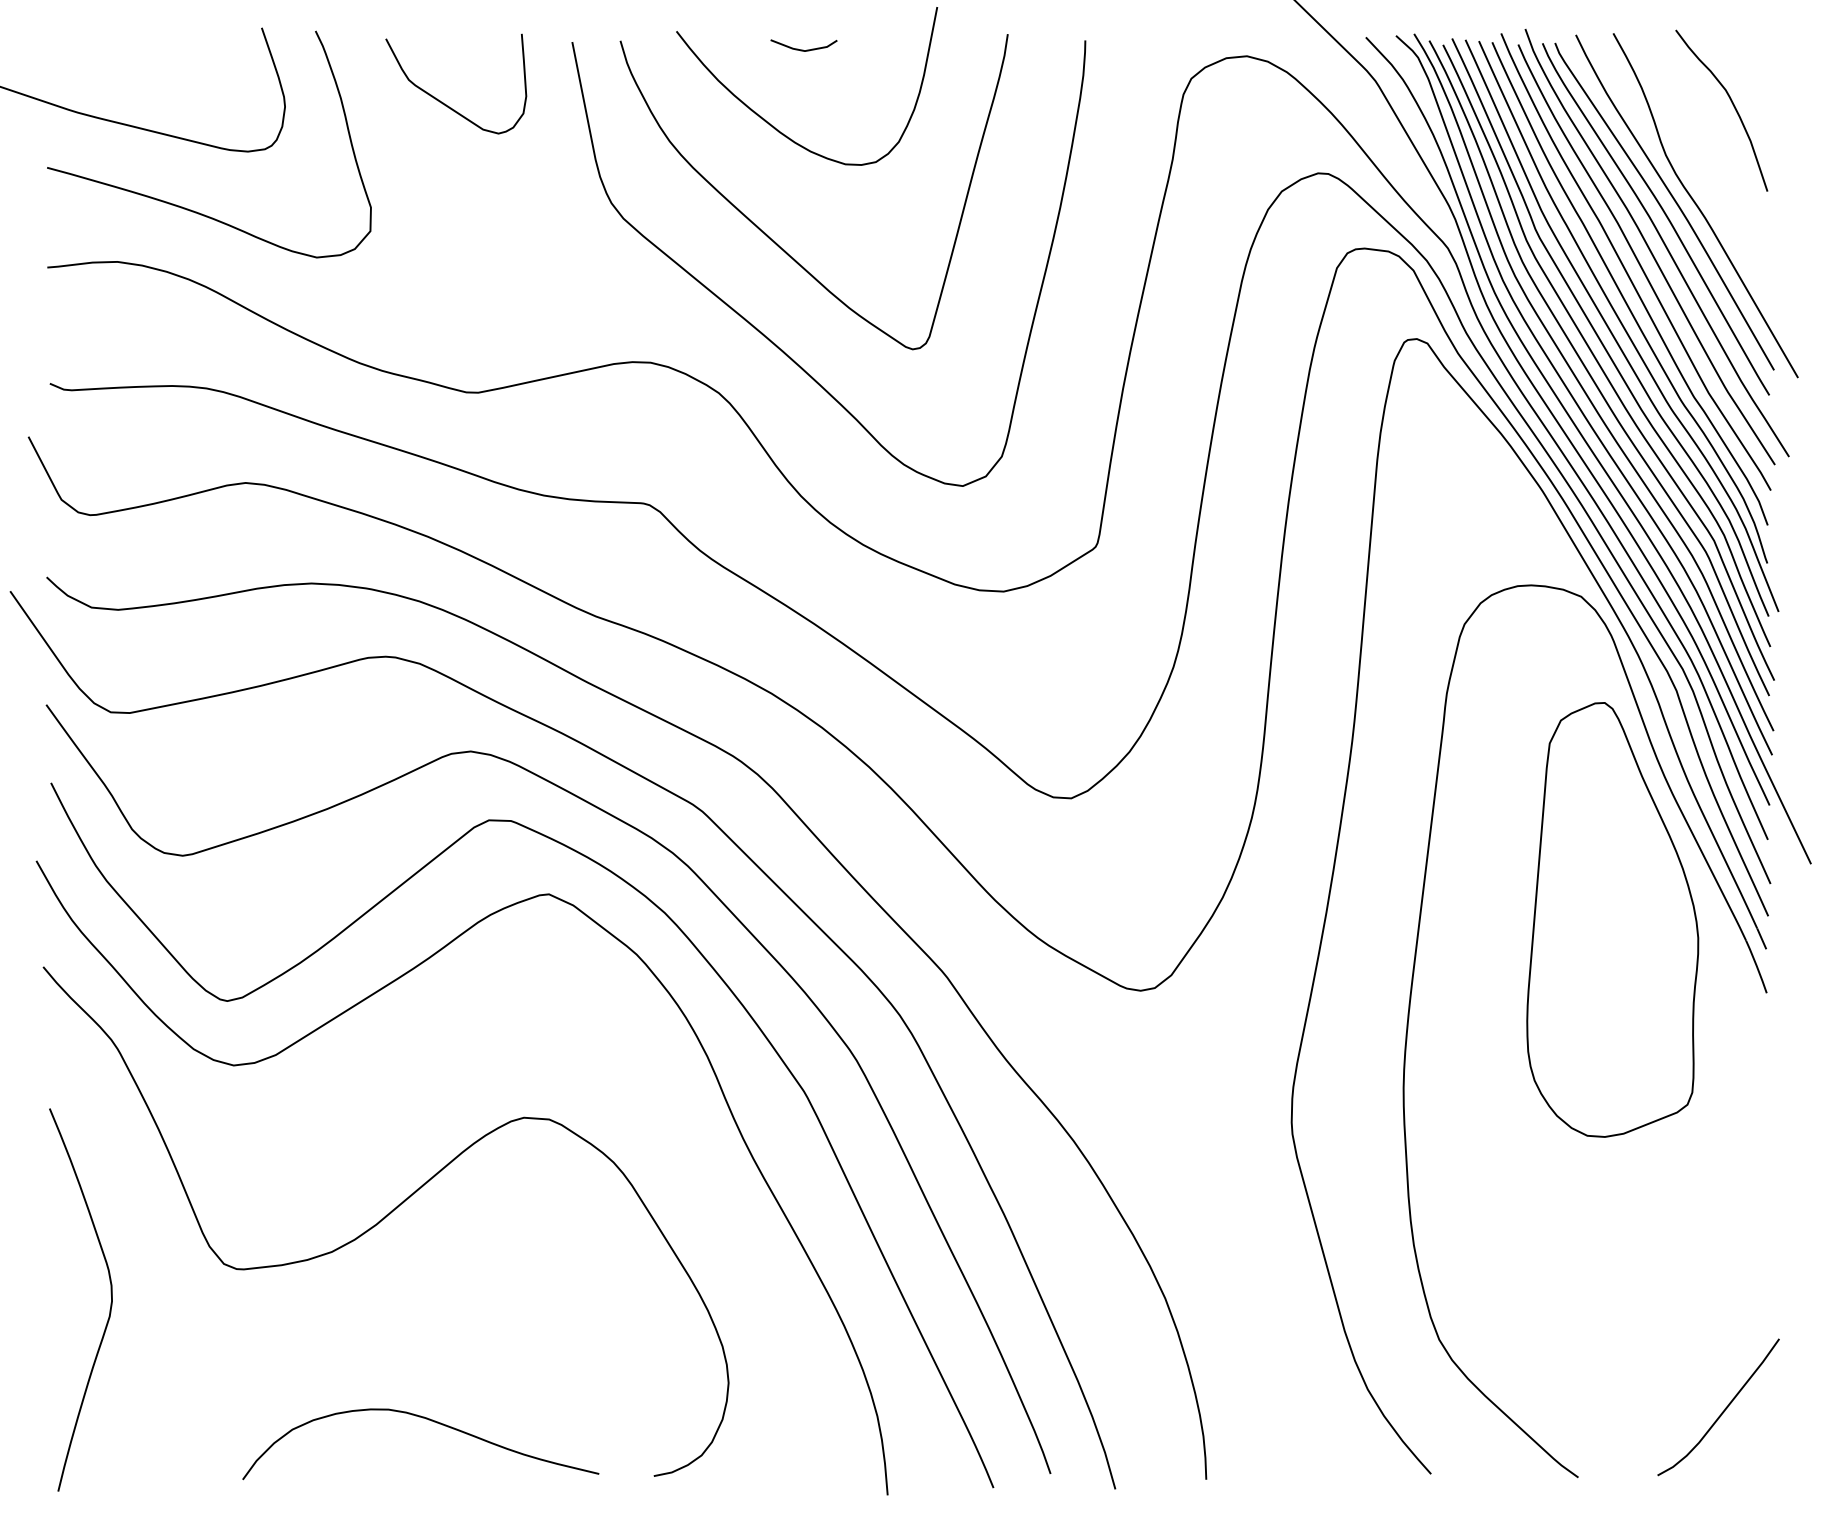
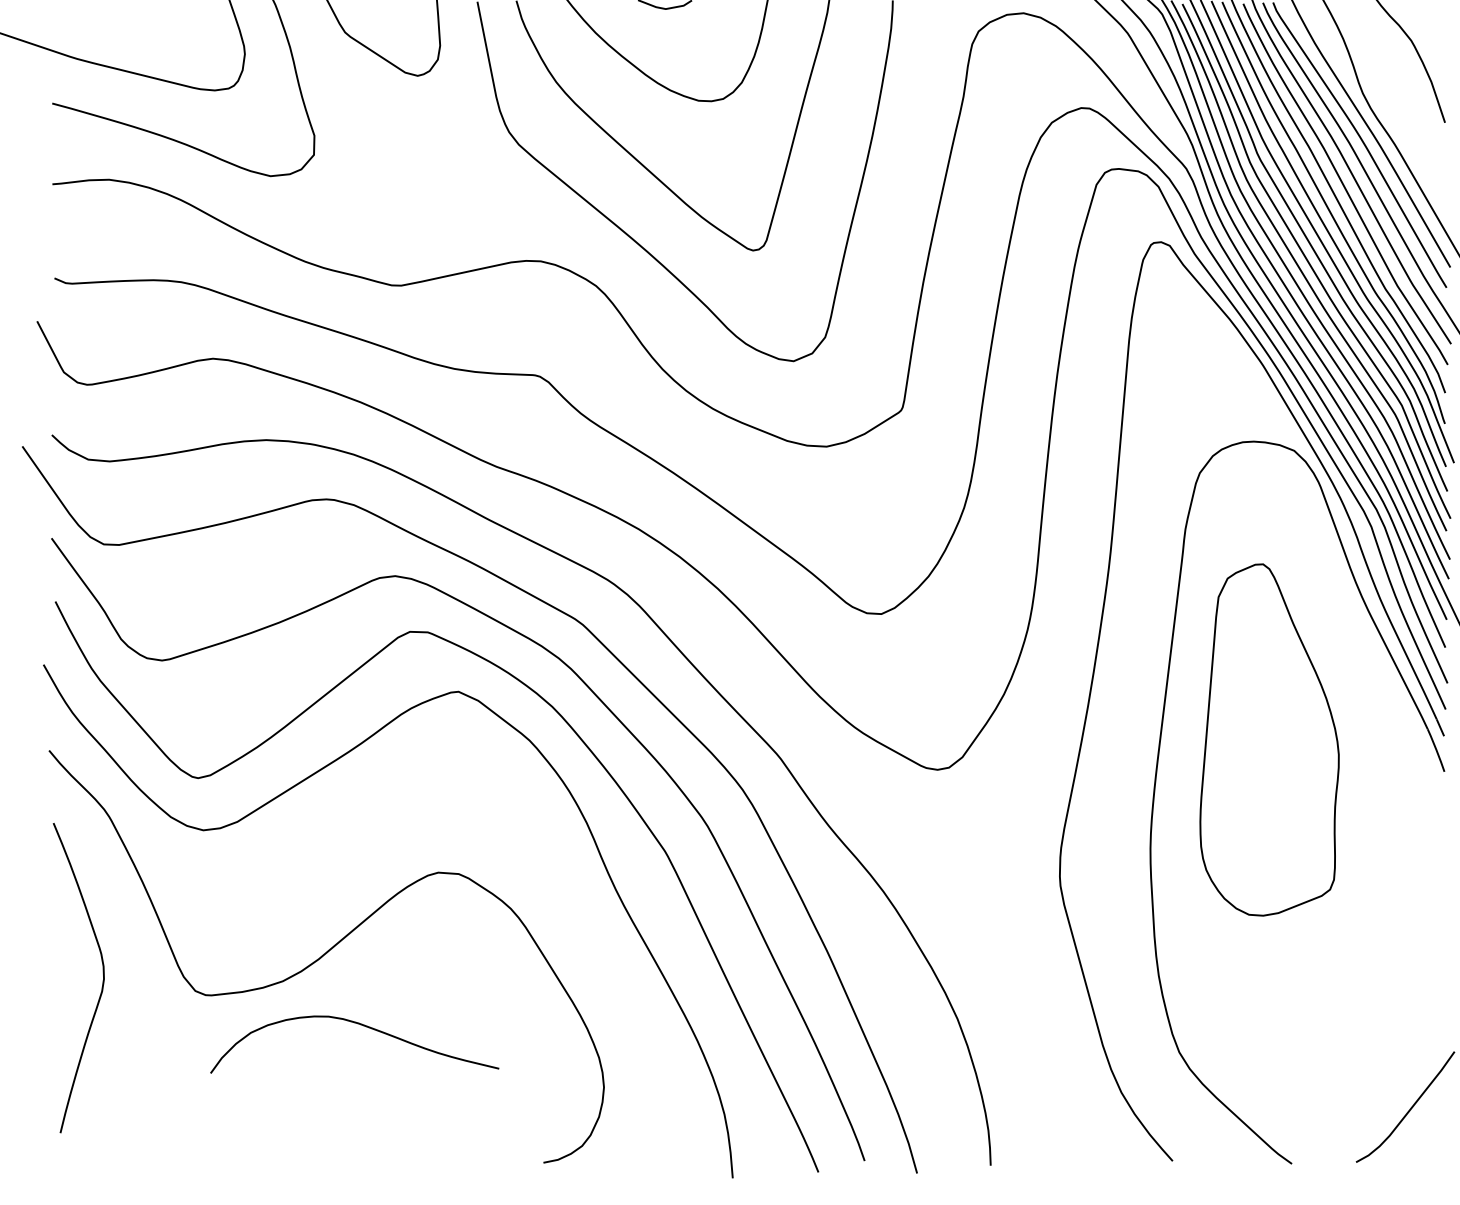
part: (1612, 919) -> (1269, 739), moved
curve: (110, 1303) -> (102, 980), moved
curve: (428, 1420) -> (361, 1025), moved

